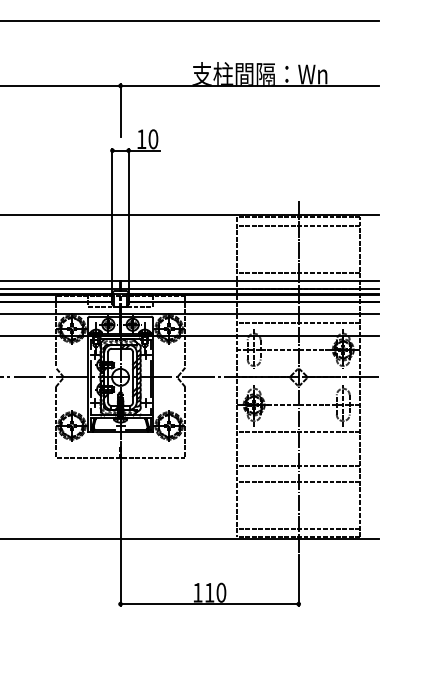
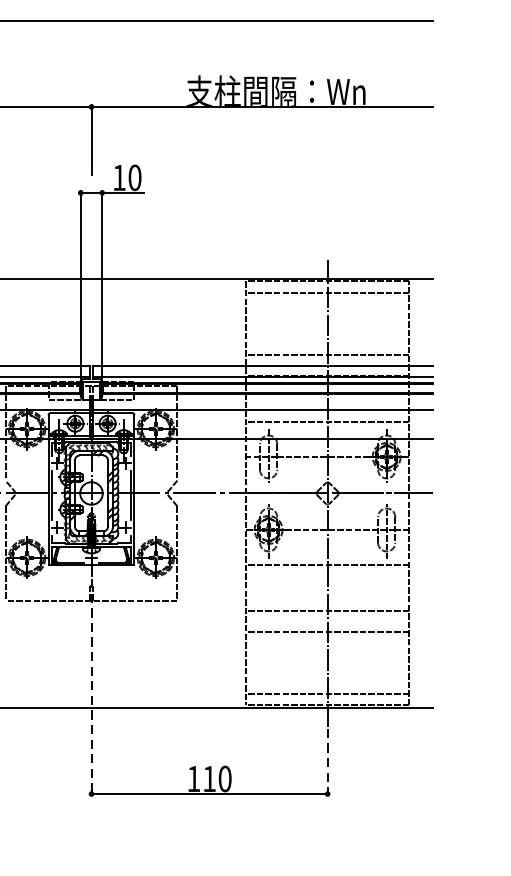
line: (120, 523) -> (91, 687), solid -> dashed
line: (298, 580) -> (327, 762), solid -> dashed

